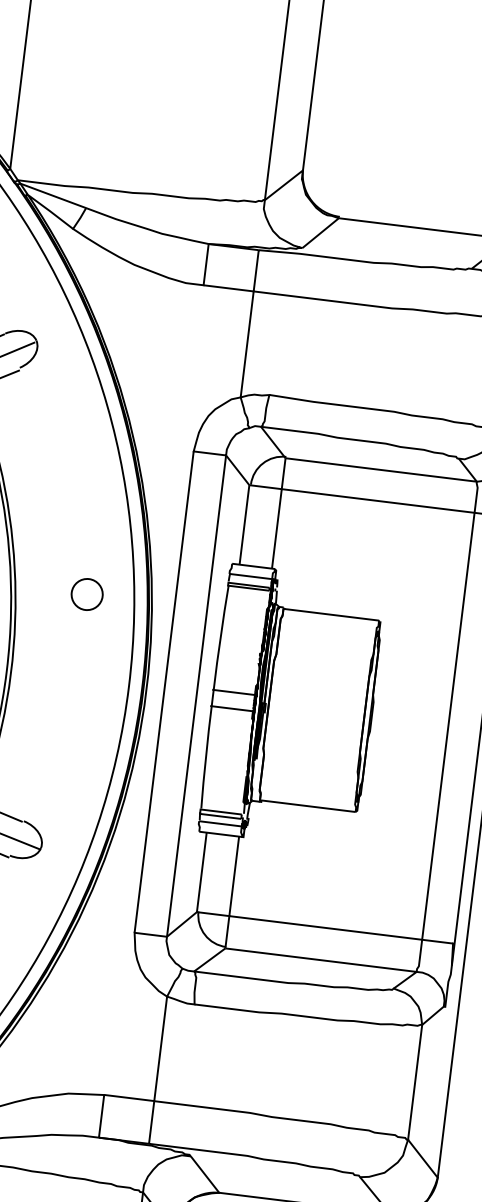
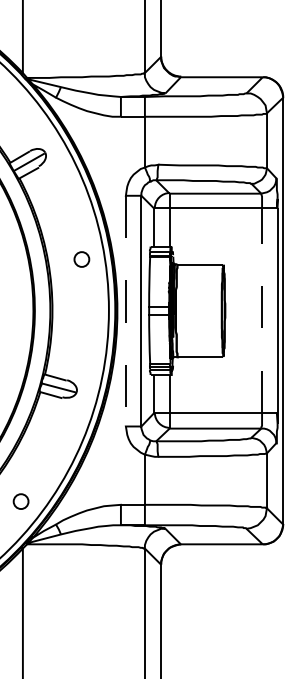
circle: (86, 594) -> (81, 259), moved
line: (163, 692) -> (125, 311), solid -> dashed
line: (449, 725) -> (262, 310), solid -> dashed

